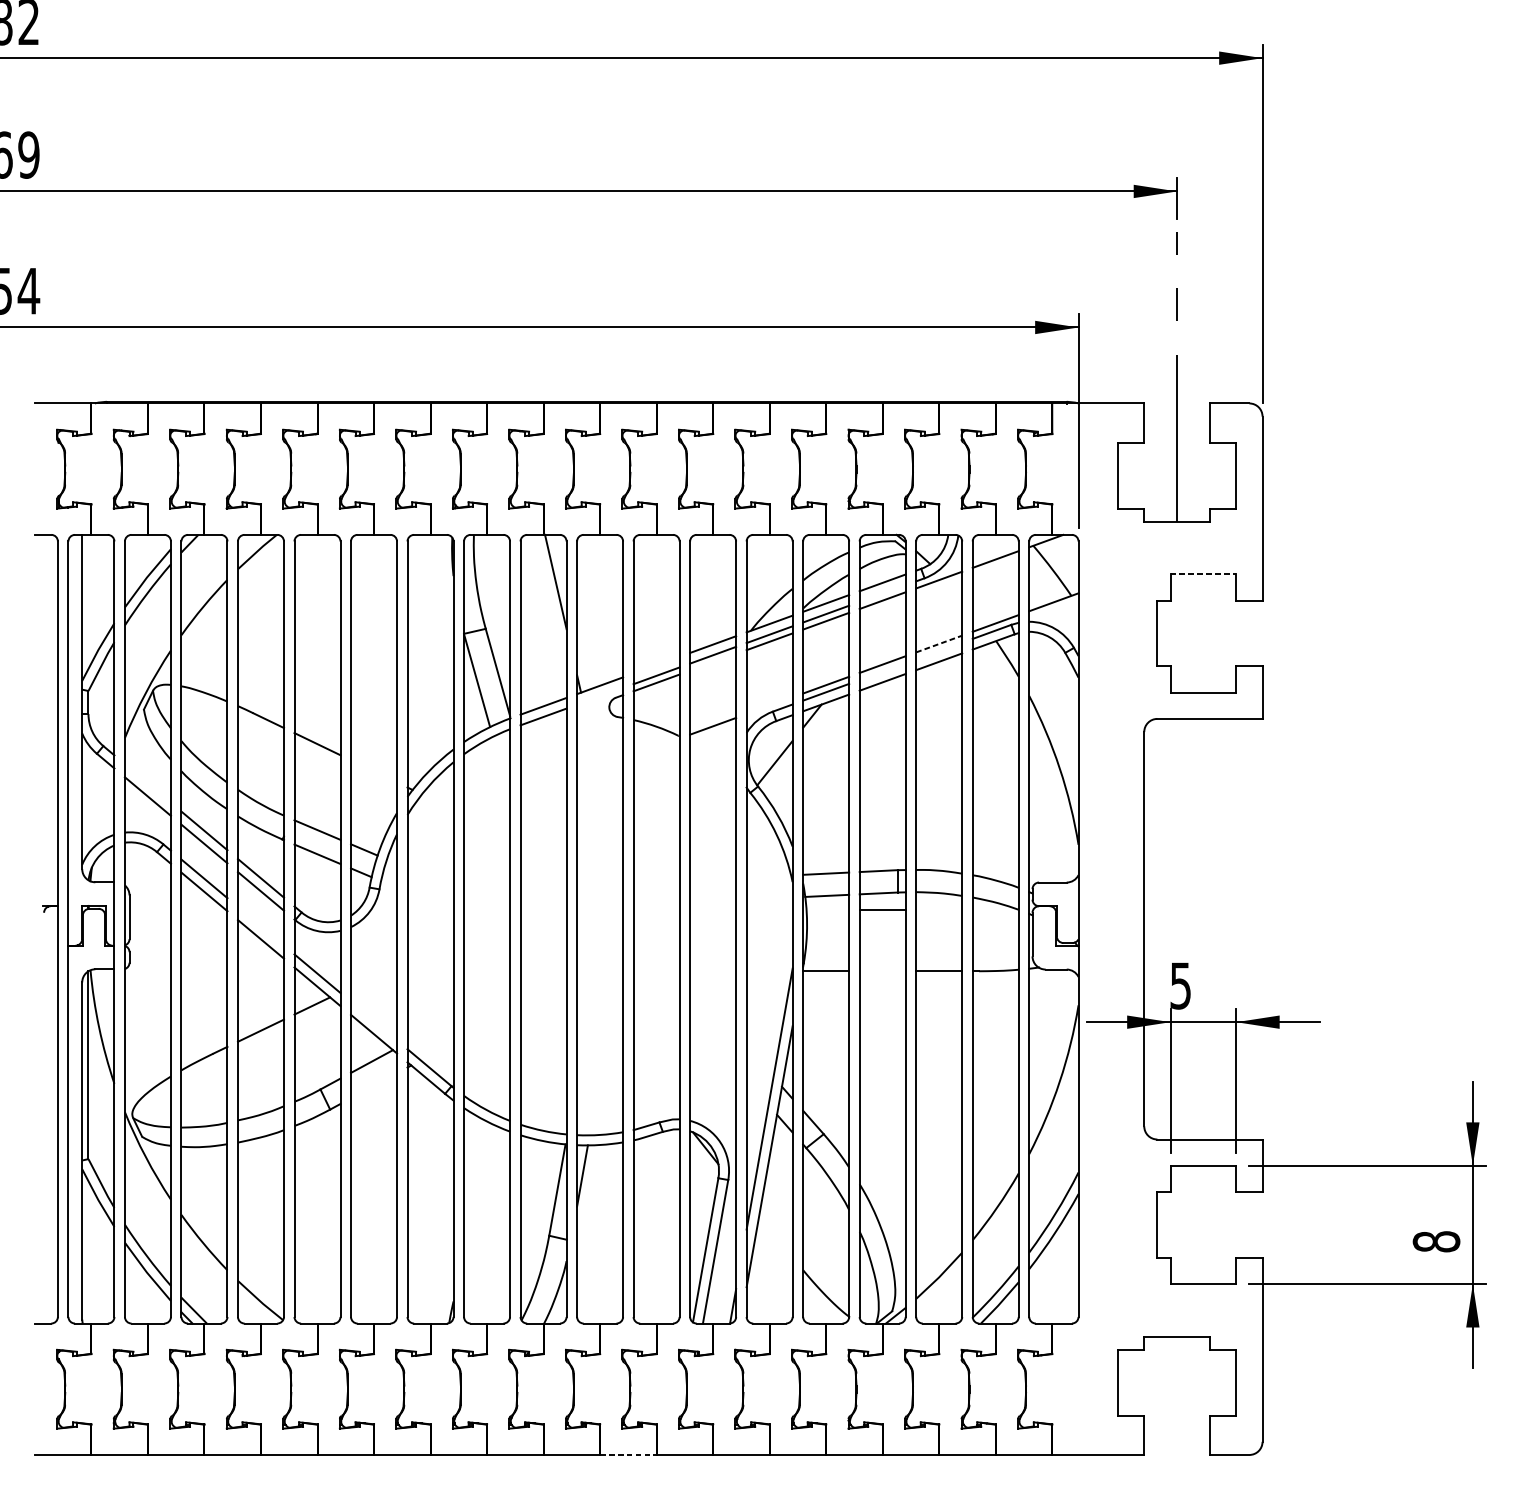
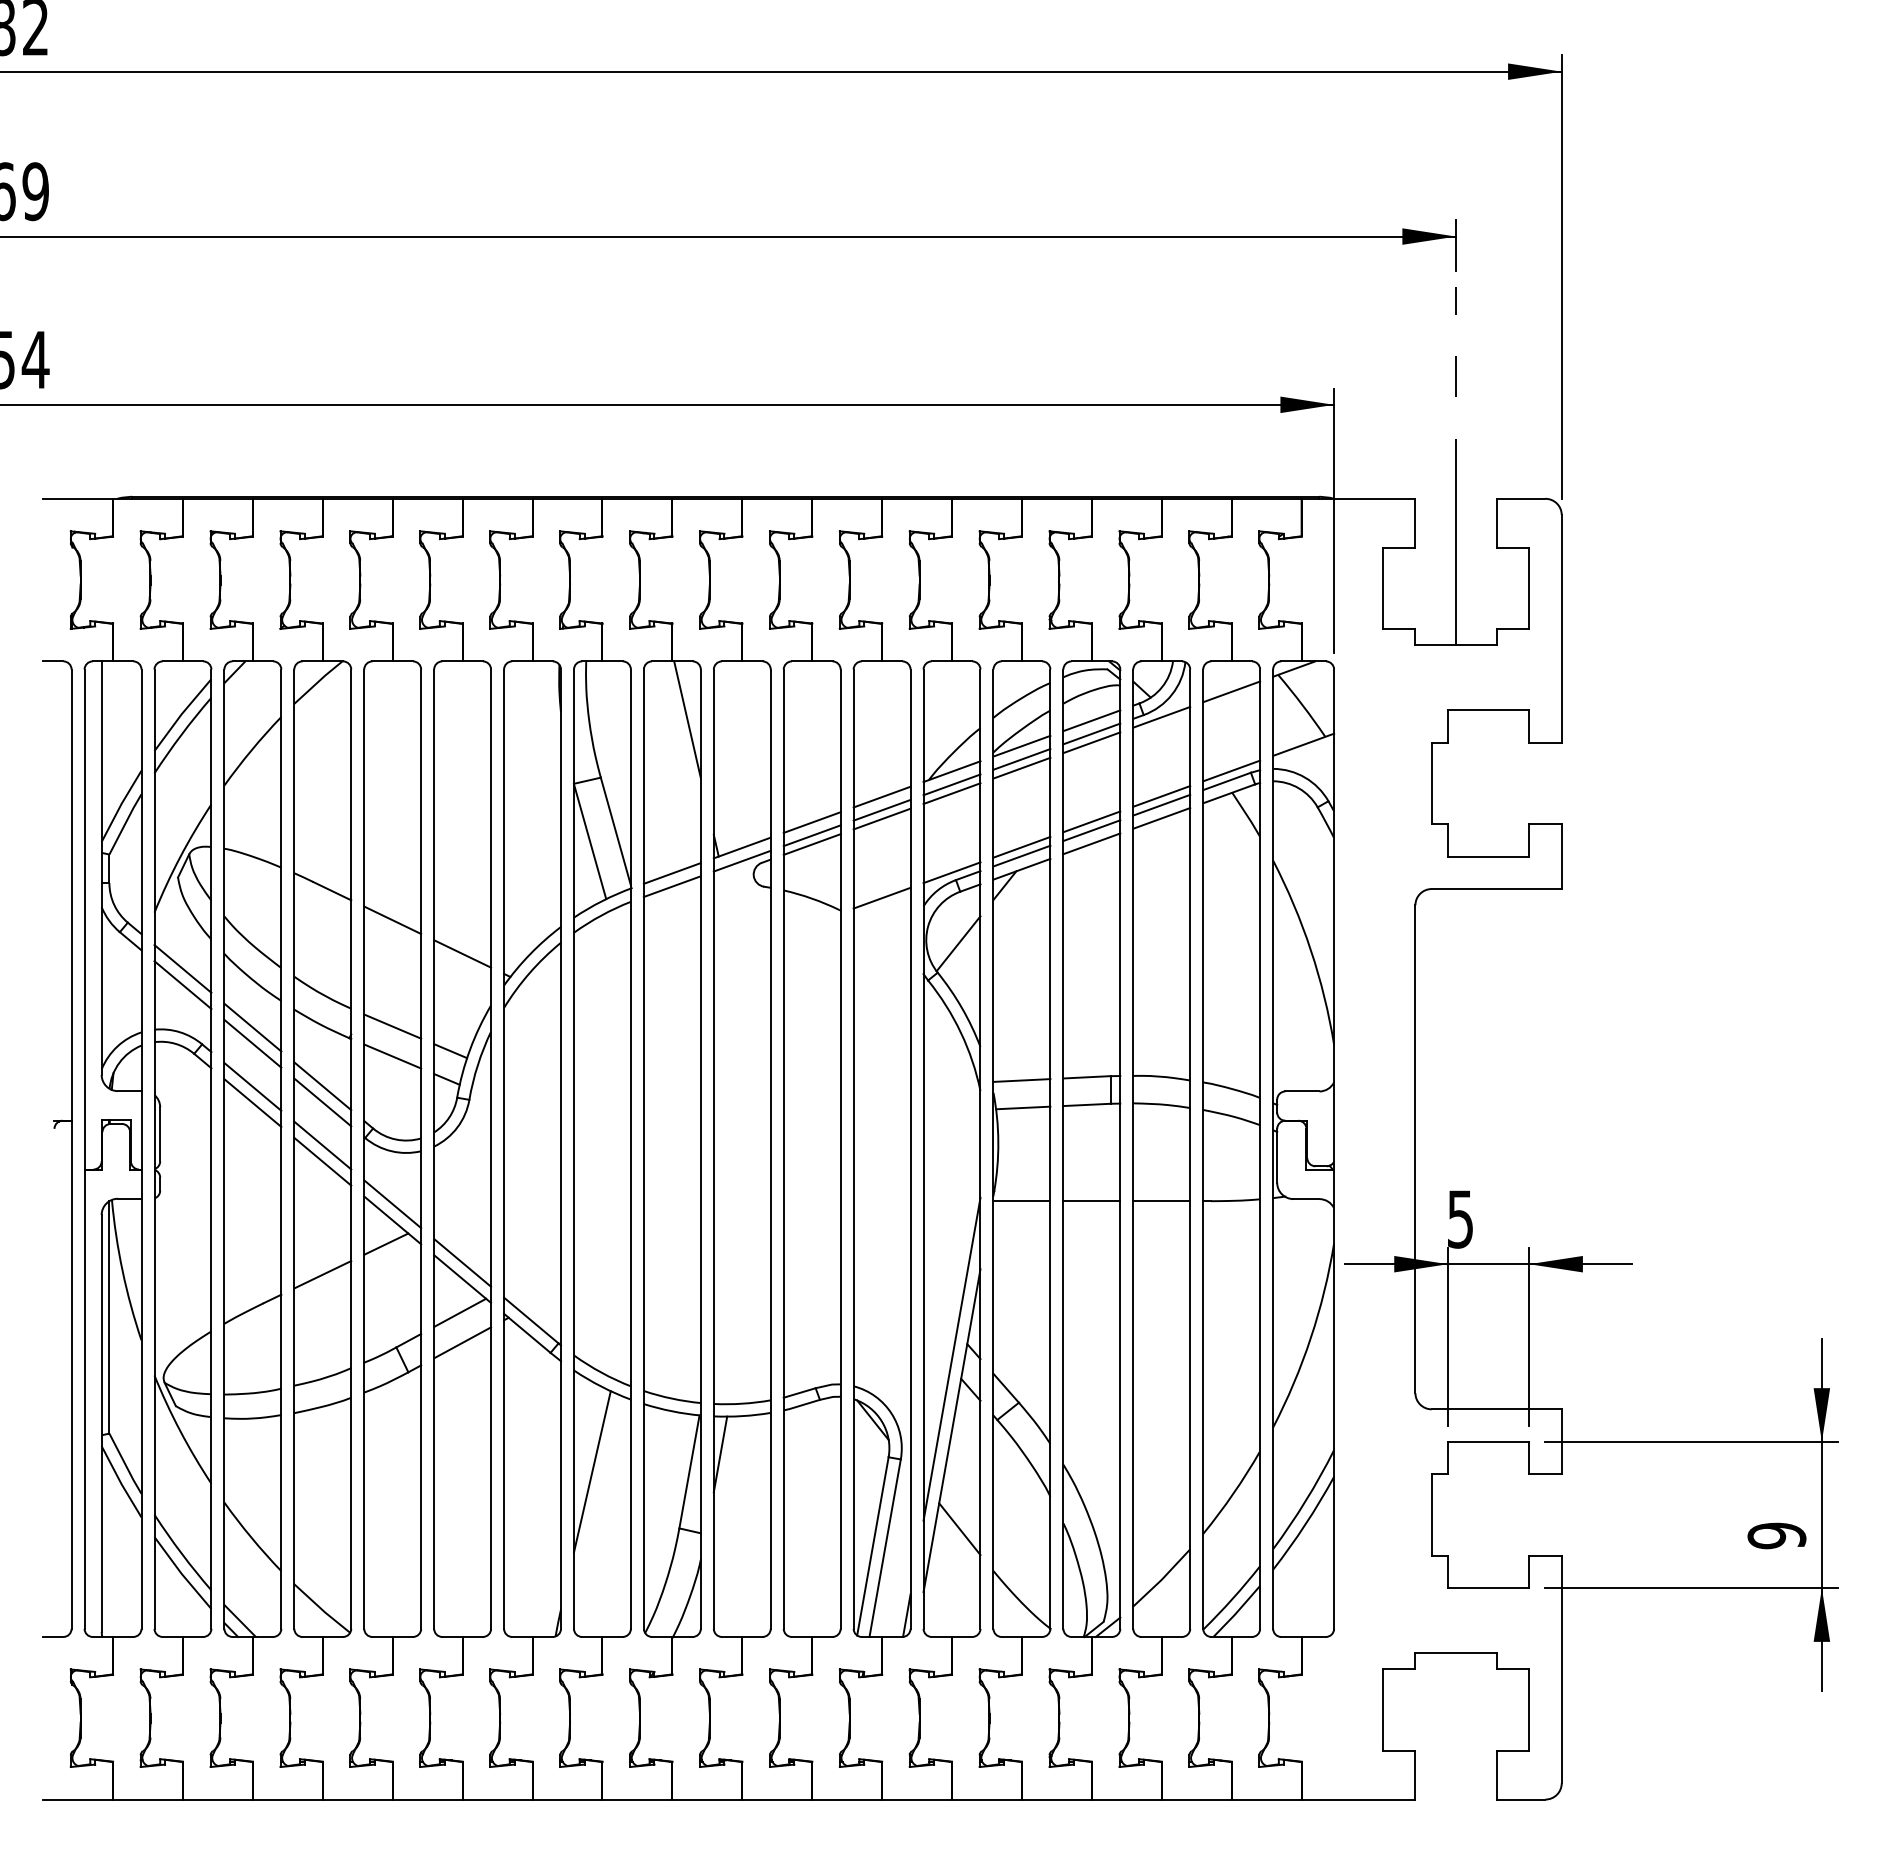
line: (1203, 574) -> (1488, 710), dashed -> solid
line: (882, 593) -> (1091, 733), added
line: (939, 644) -> (1162, 796), dashed -> solid
line: (938, 650) -> (1161, 804), added
line: (712, 661) -> (881, 818), added
line: (656, 665) -> (811, 822), added
line: (882, 671) -> (1091, 830), added
line: (599, 695) -> (741, 860), added
line: (769, 705) -> (951, 872), added
line: (373, 771) -> (462, 953), added
line: (147, 783) -> (182, 968), added
line: (882, 910) -> (1091, 1201), moved
line: (260, 926) -> (322, 1145), added
line: (373, 1020) -> (462, 1262), added
line: (373, 1085) -> (462, 1342), added
line: (479, 1189) -> (592, 1471), added
line: (775, 1236) -> (959, 1529), added
text: (1436, 1241) -> (1776, 1535), 8 -> 9
line: (628, 1454) -> (777, 1799), dashed -> solid

